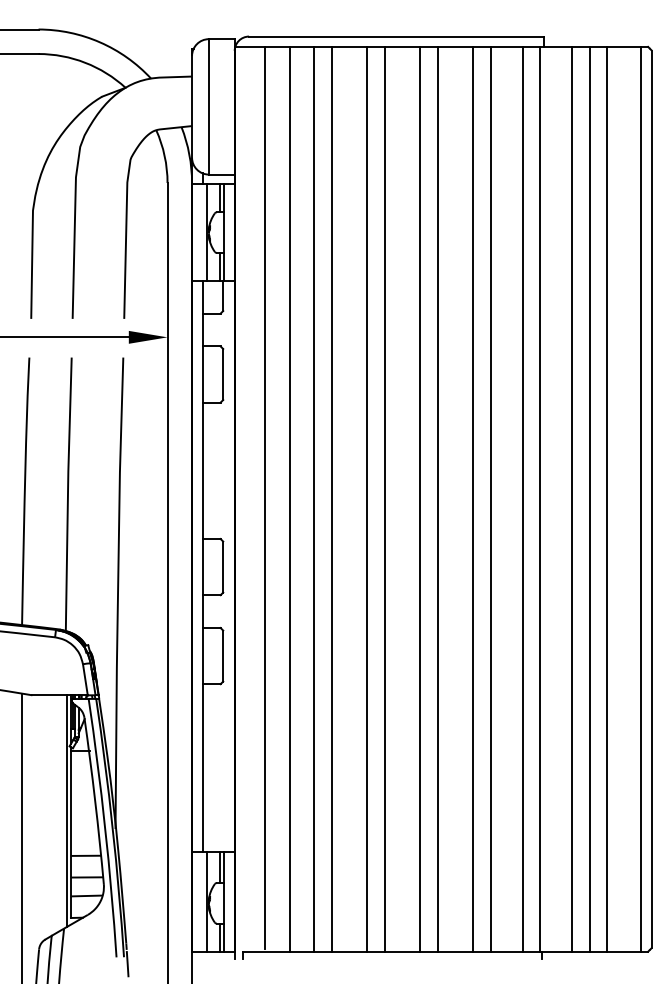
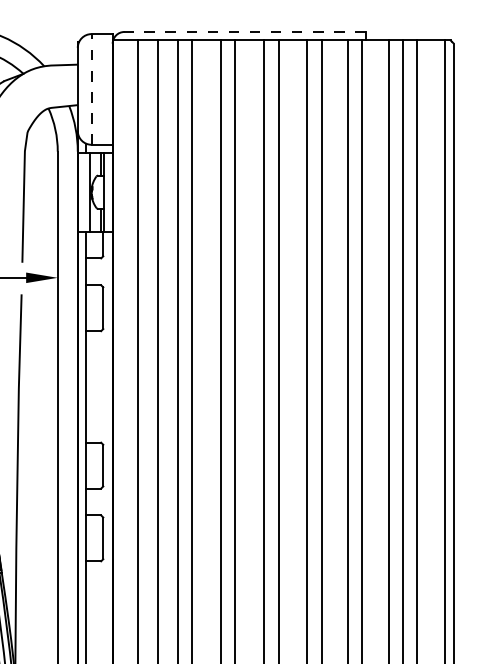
line: (396, 36) -> (244, 31), solid -> dashed
line: (208, 106) -> (91, 89), solid -> dashed

